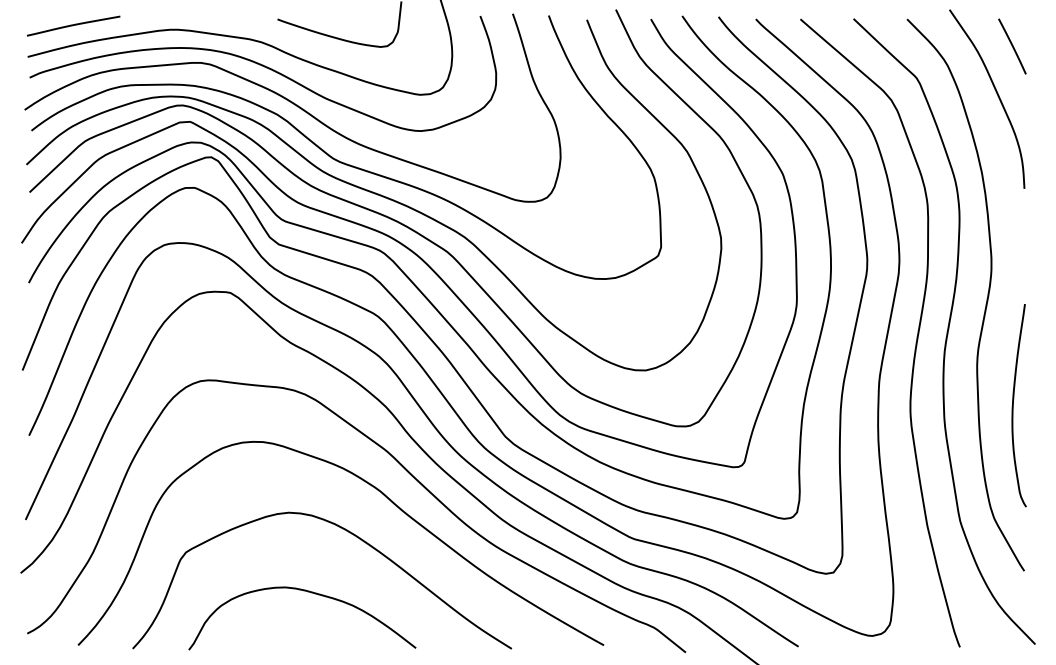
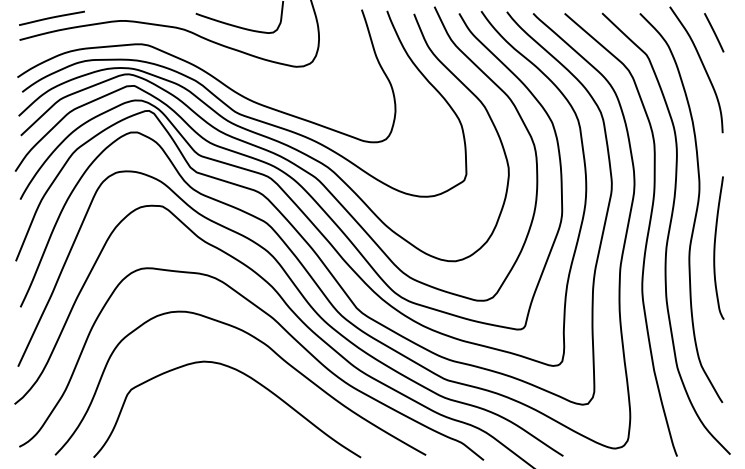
curve: (265, 68) -> (187, 48), removed
curve: (1014, 404) -> (715, 247), moved
curve: (302, 591) -> (213, 417), removed

